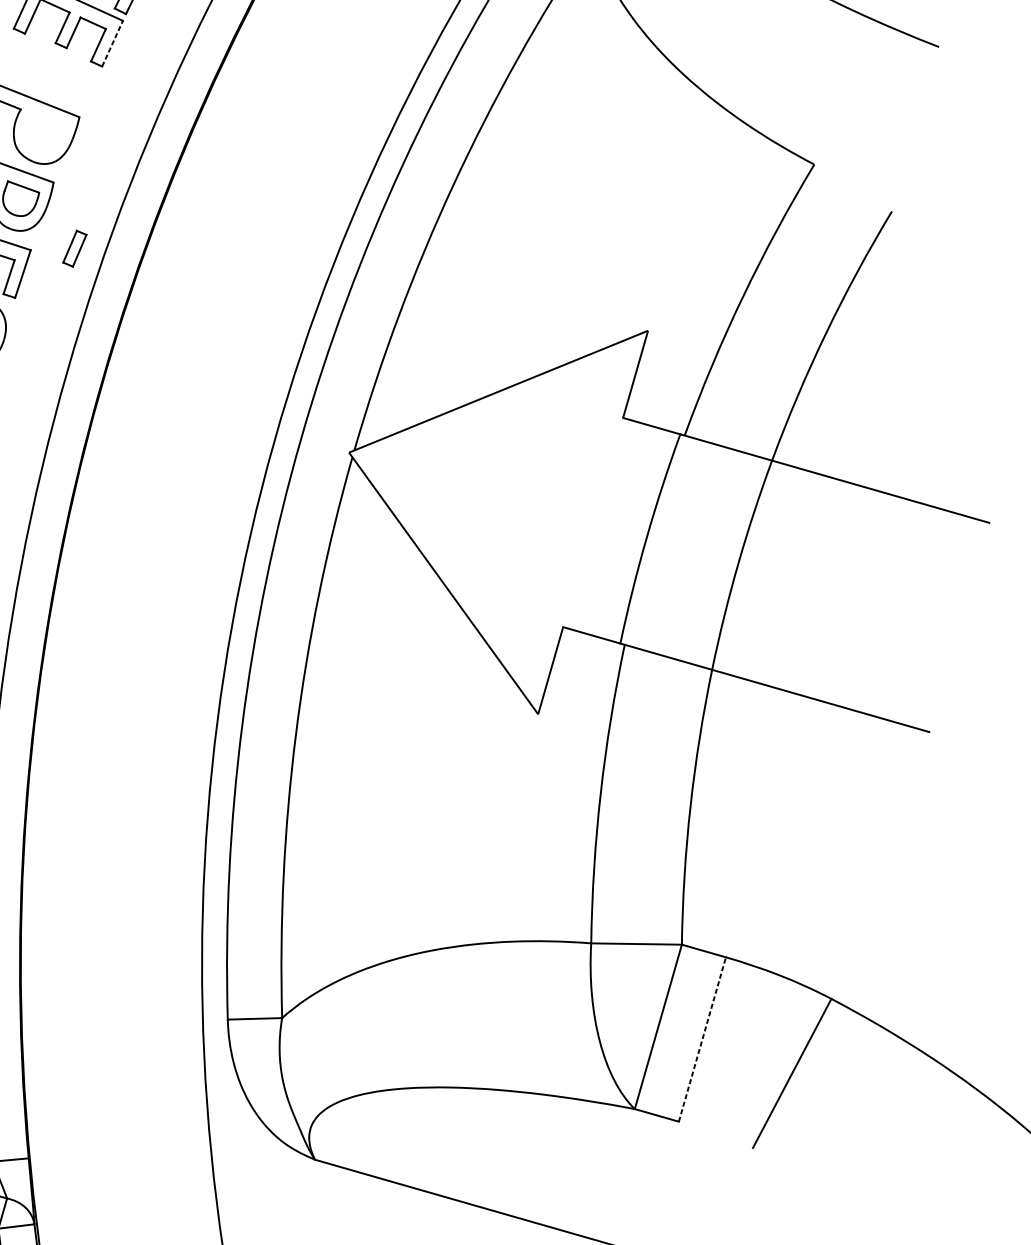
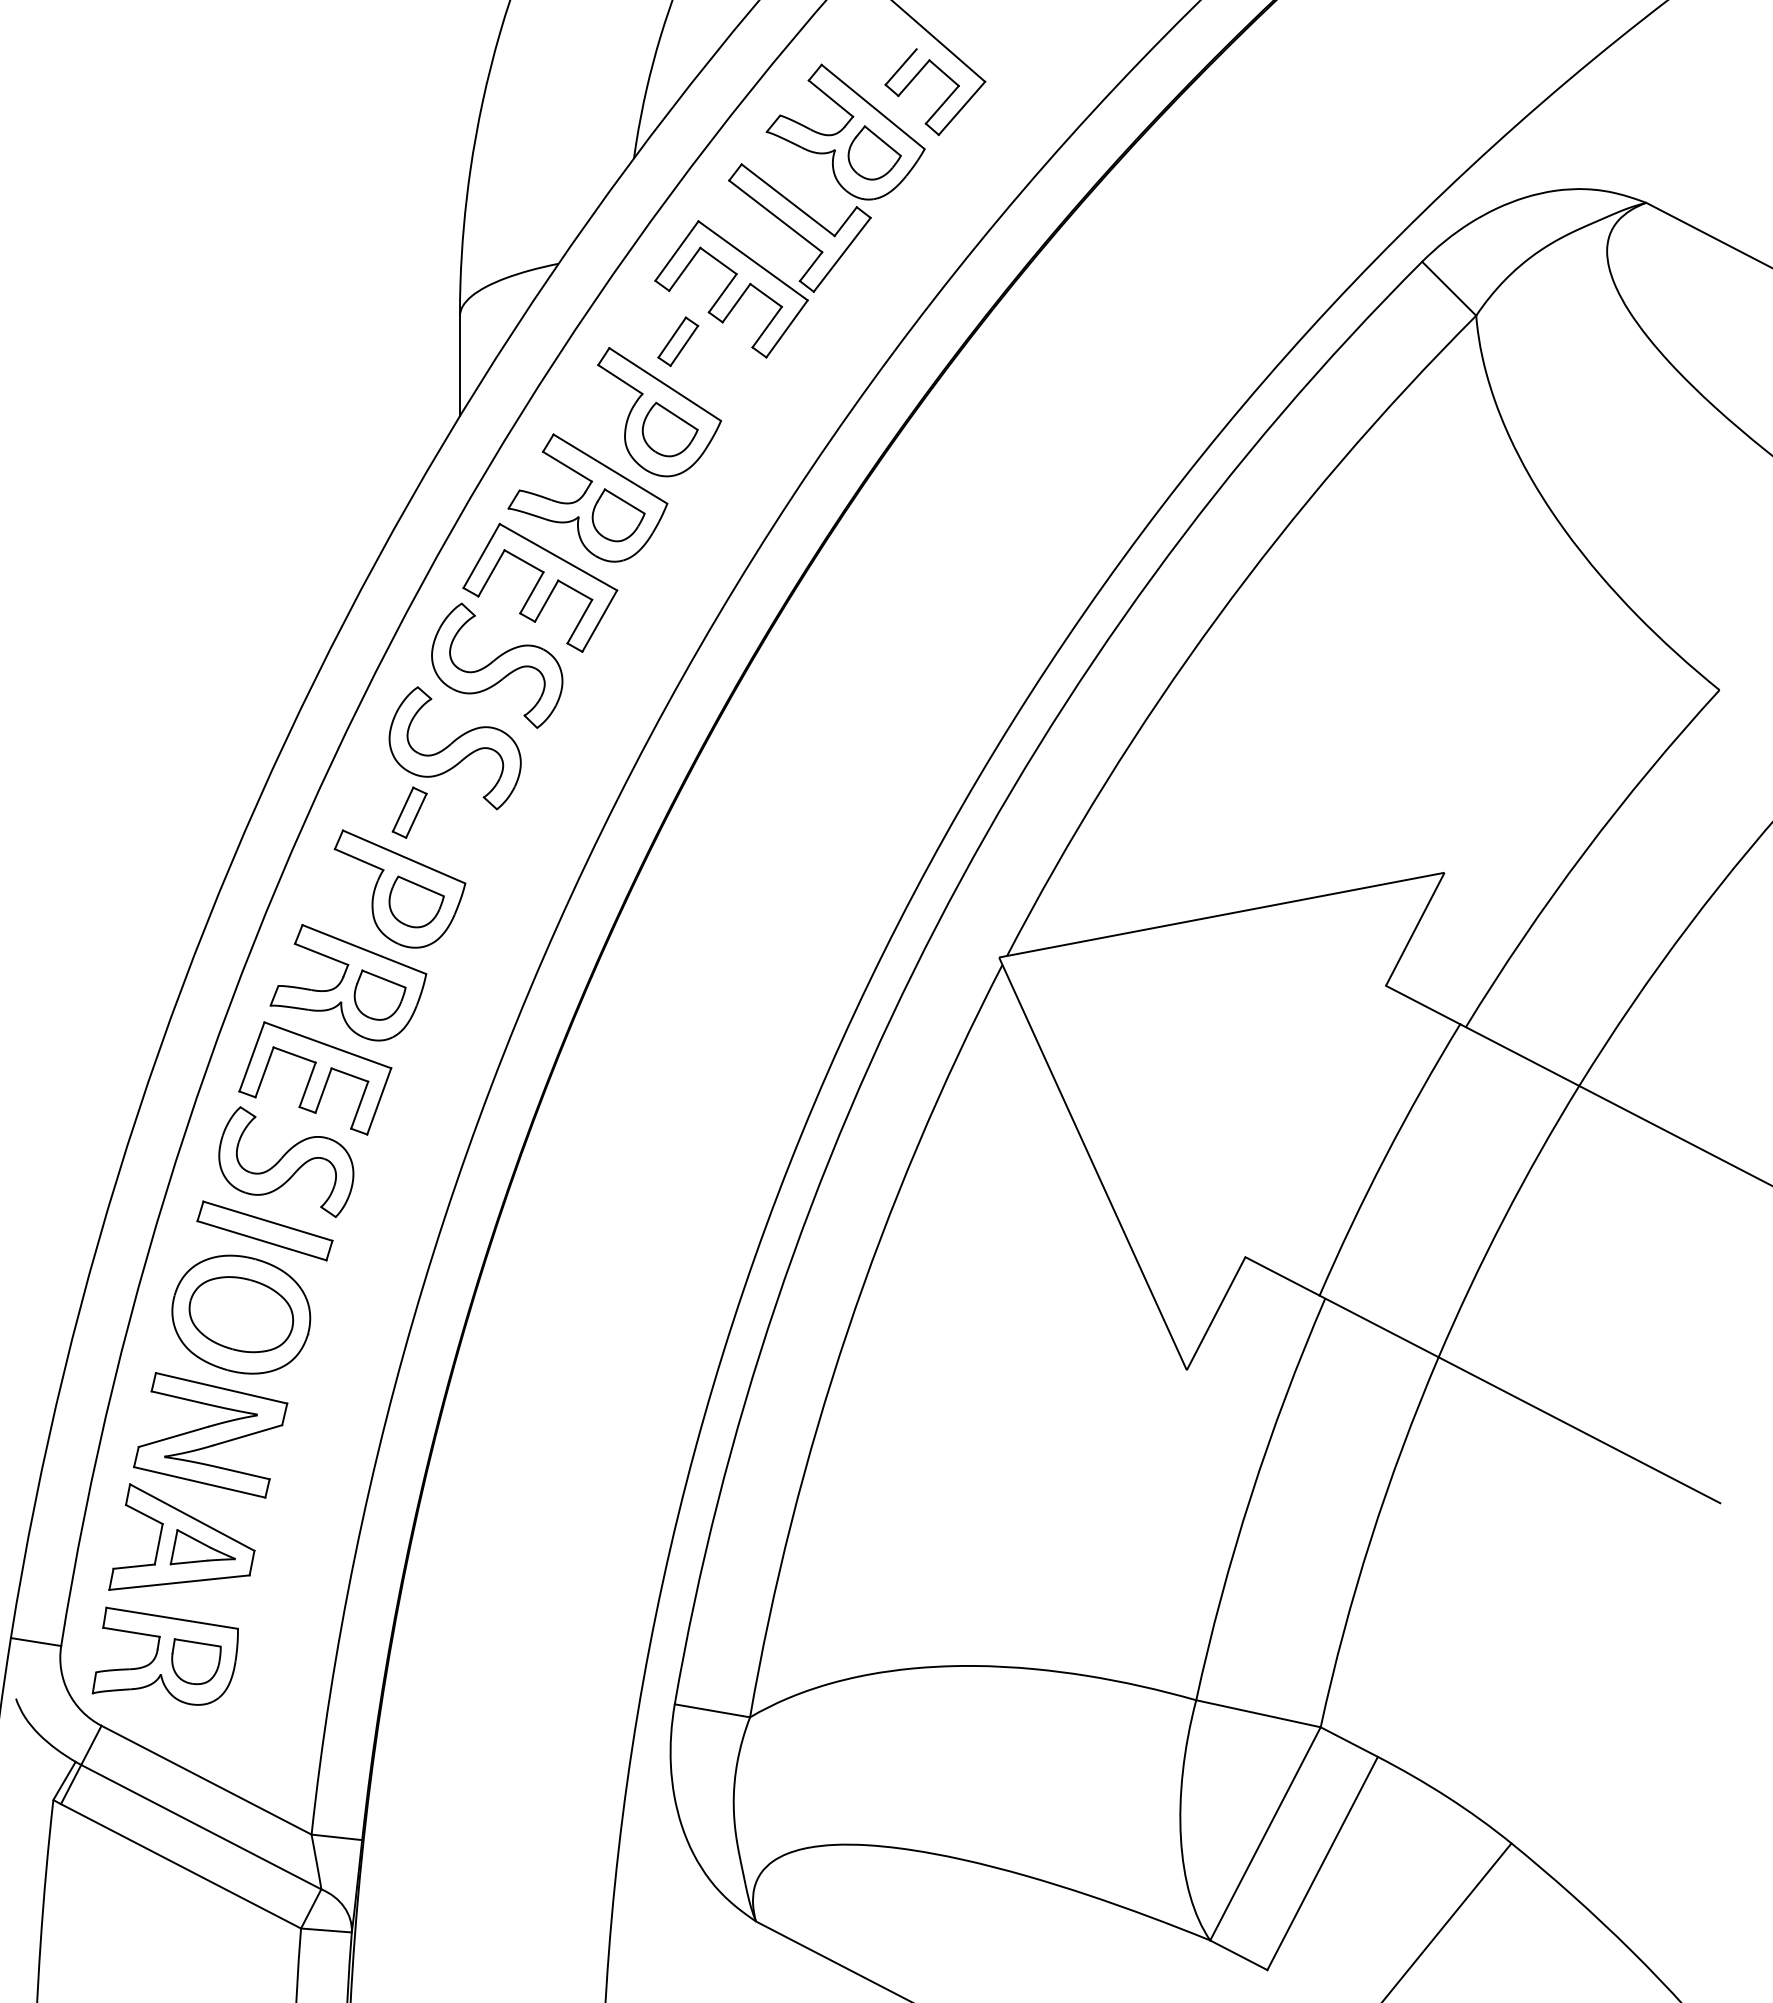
line: (112, 43) -> (787, 328), dashed -> solid
part: (44, 130) -> (669, 429), added
part: (75, 248) -> (678, 341), moved
line: (702, 1039) -> (1322, 1863), dashed -> solid

